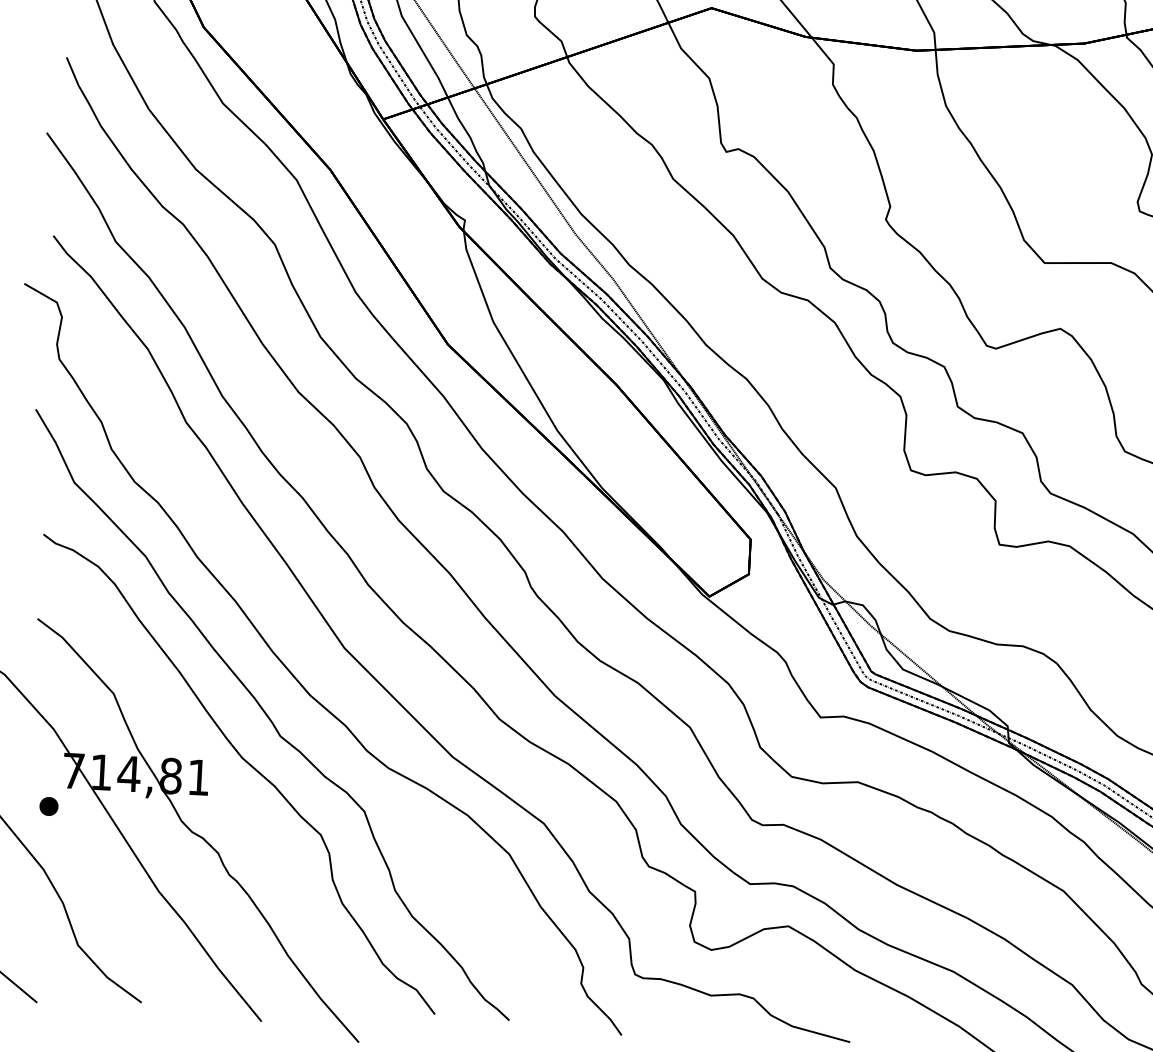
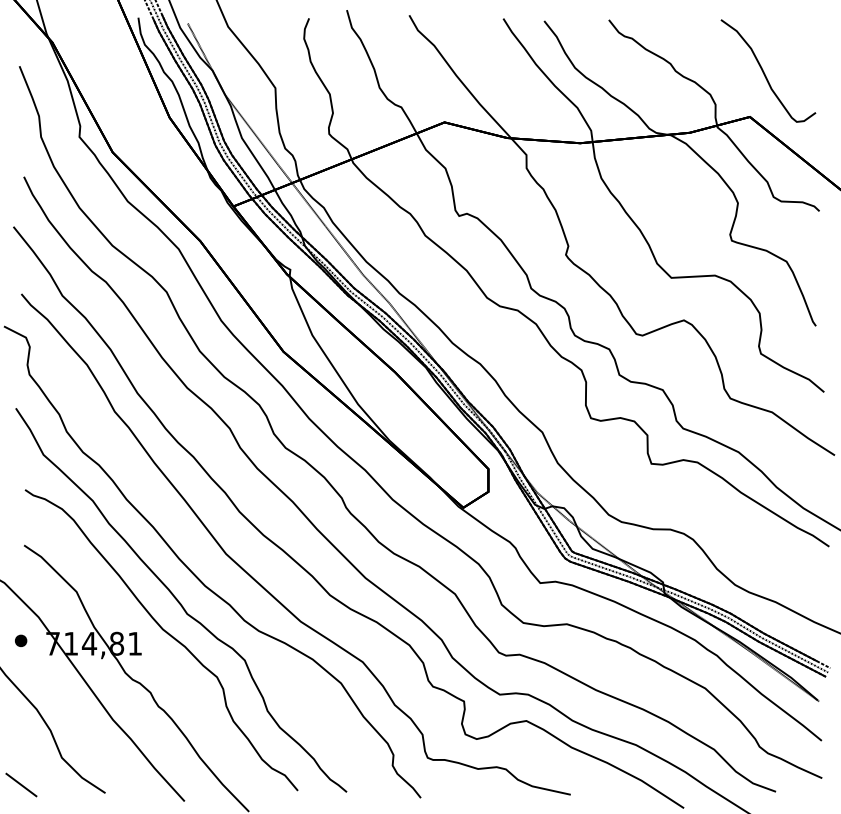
part: (49, 805) -> (21, 640), moved

